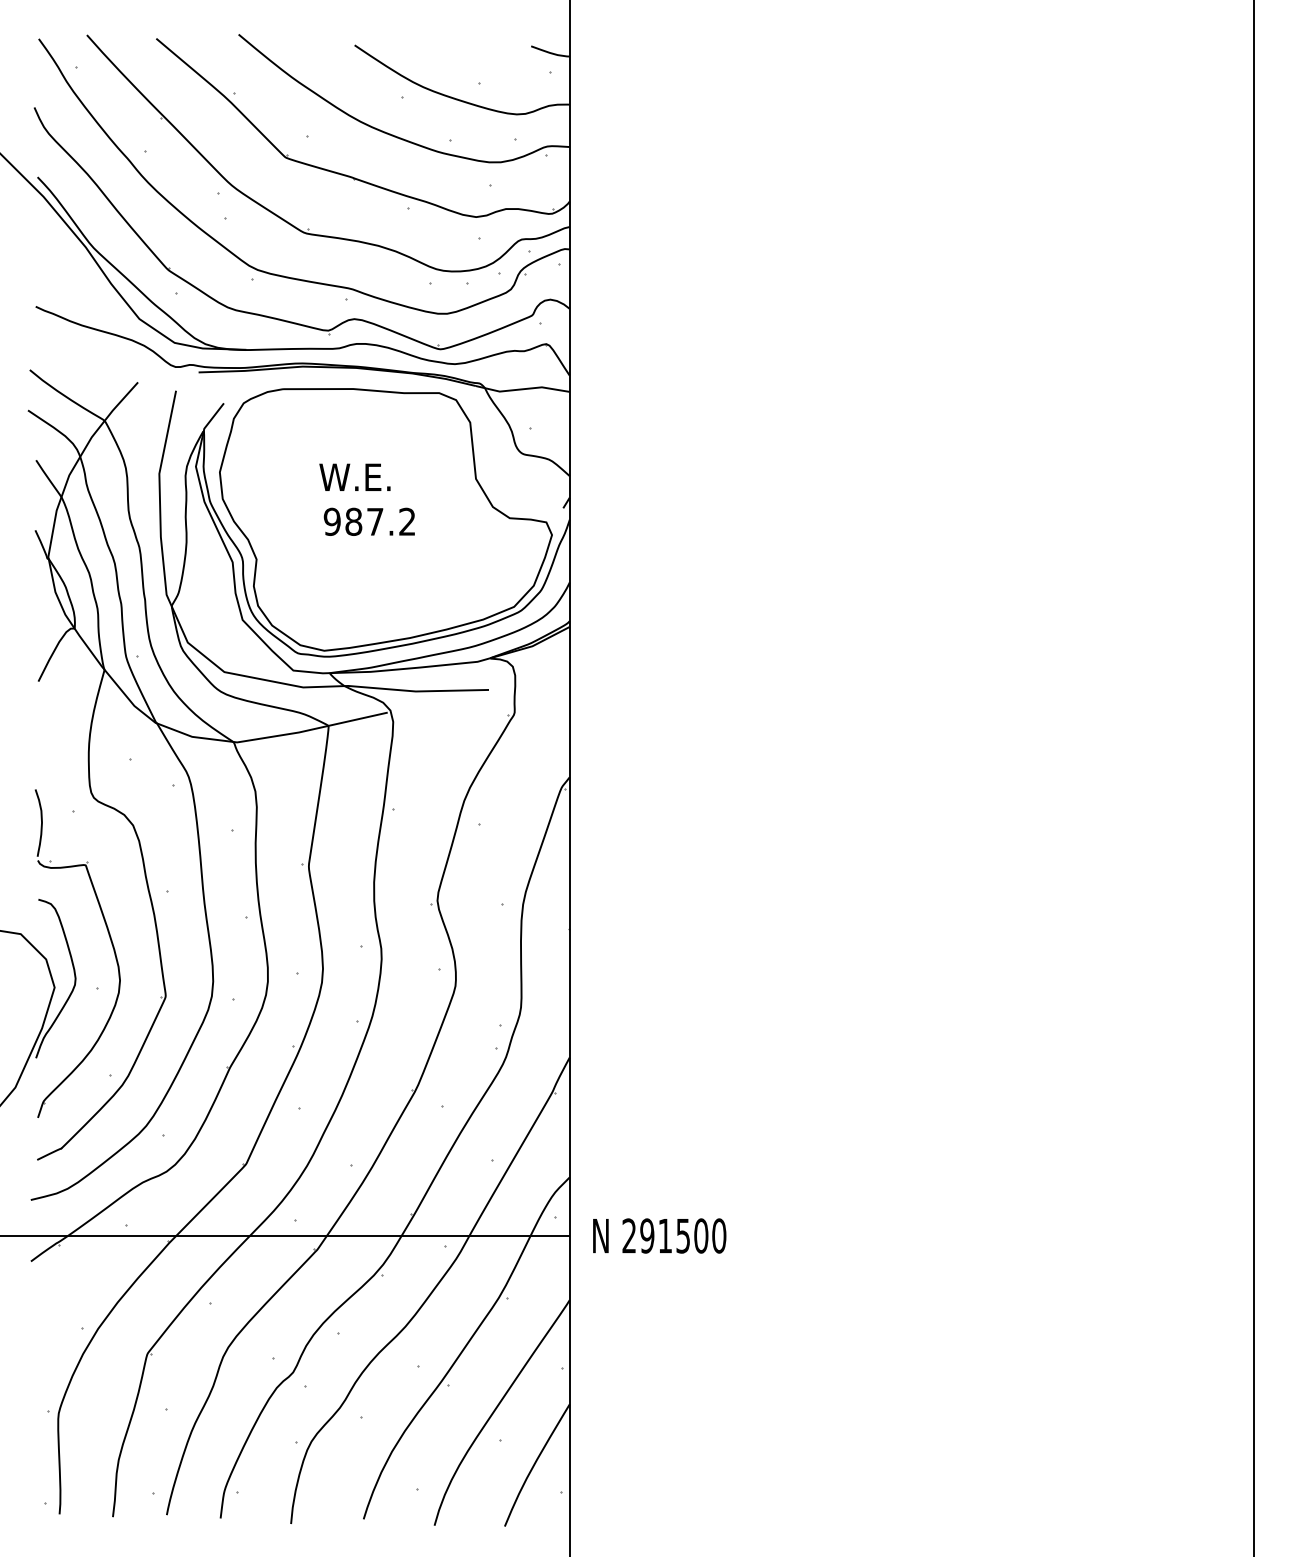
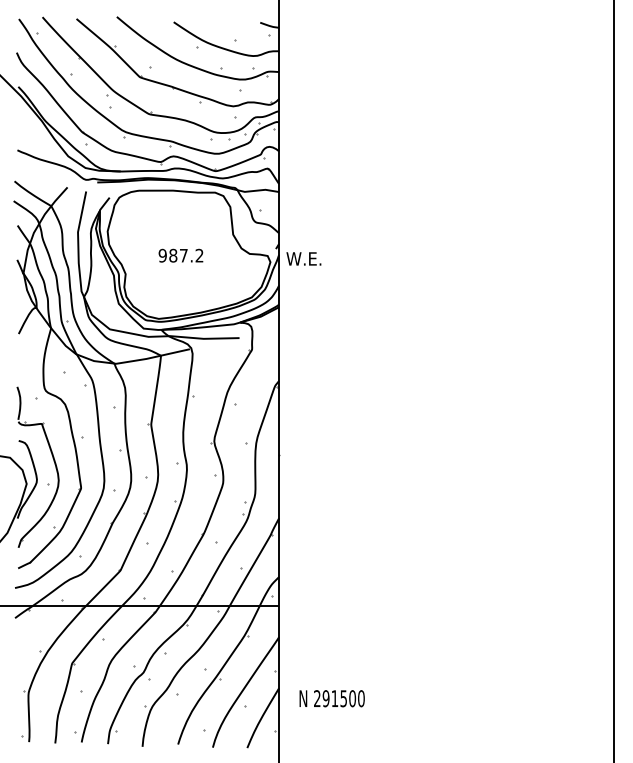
text: (354, 476) -> (303, 258), moved
text: (658, 1235) -> (331, 698), moved

